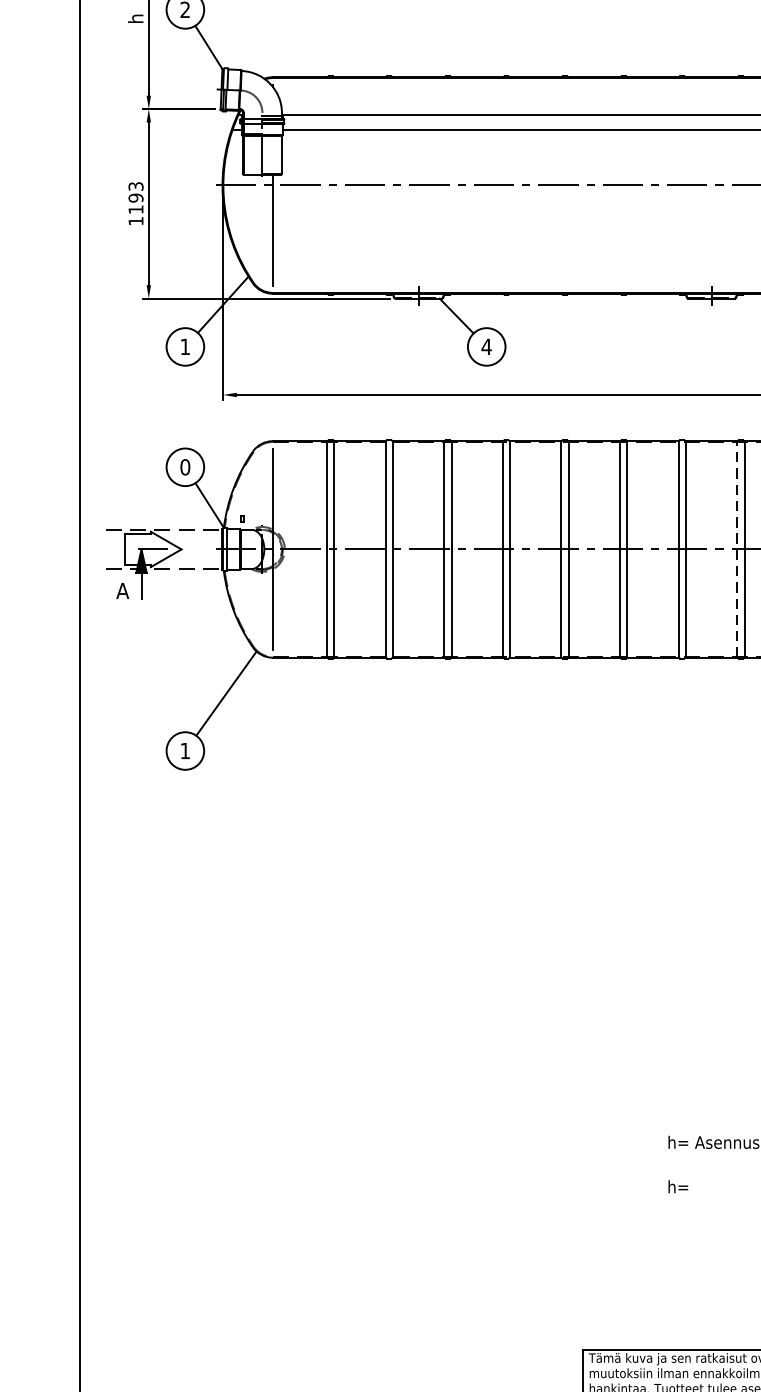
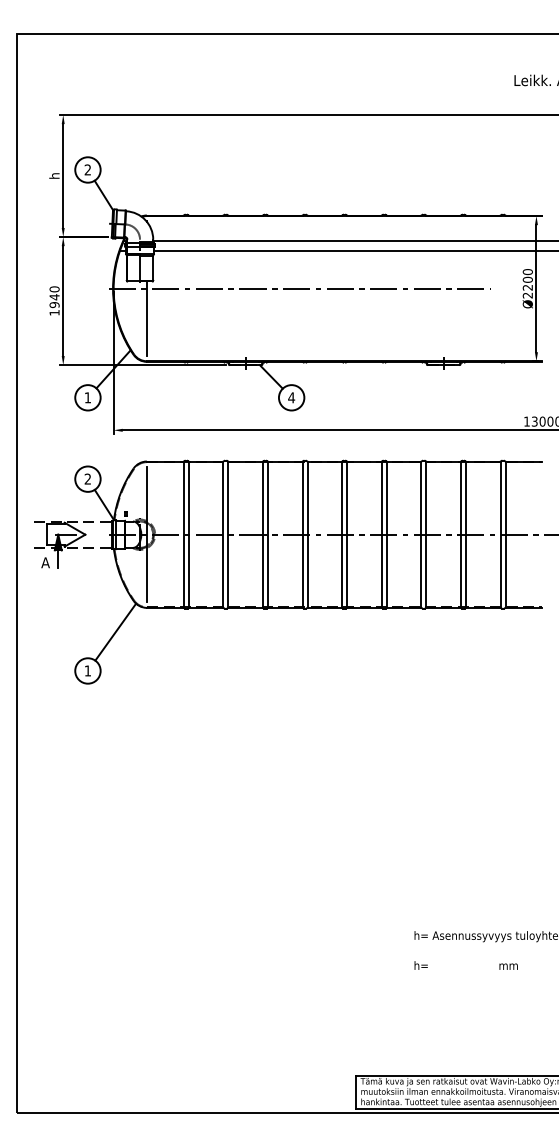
text: (135, 198) -> (54, 297), 1193 -> 1940
text: (184, 466) -> (87, 478), 0 -> 2
line: (736, 549) -> (460, 534), dashed -> solid

